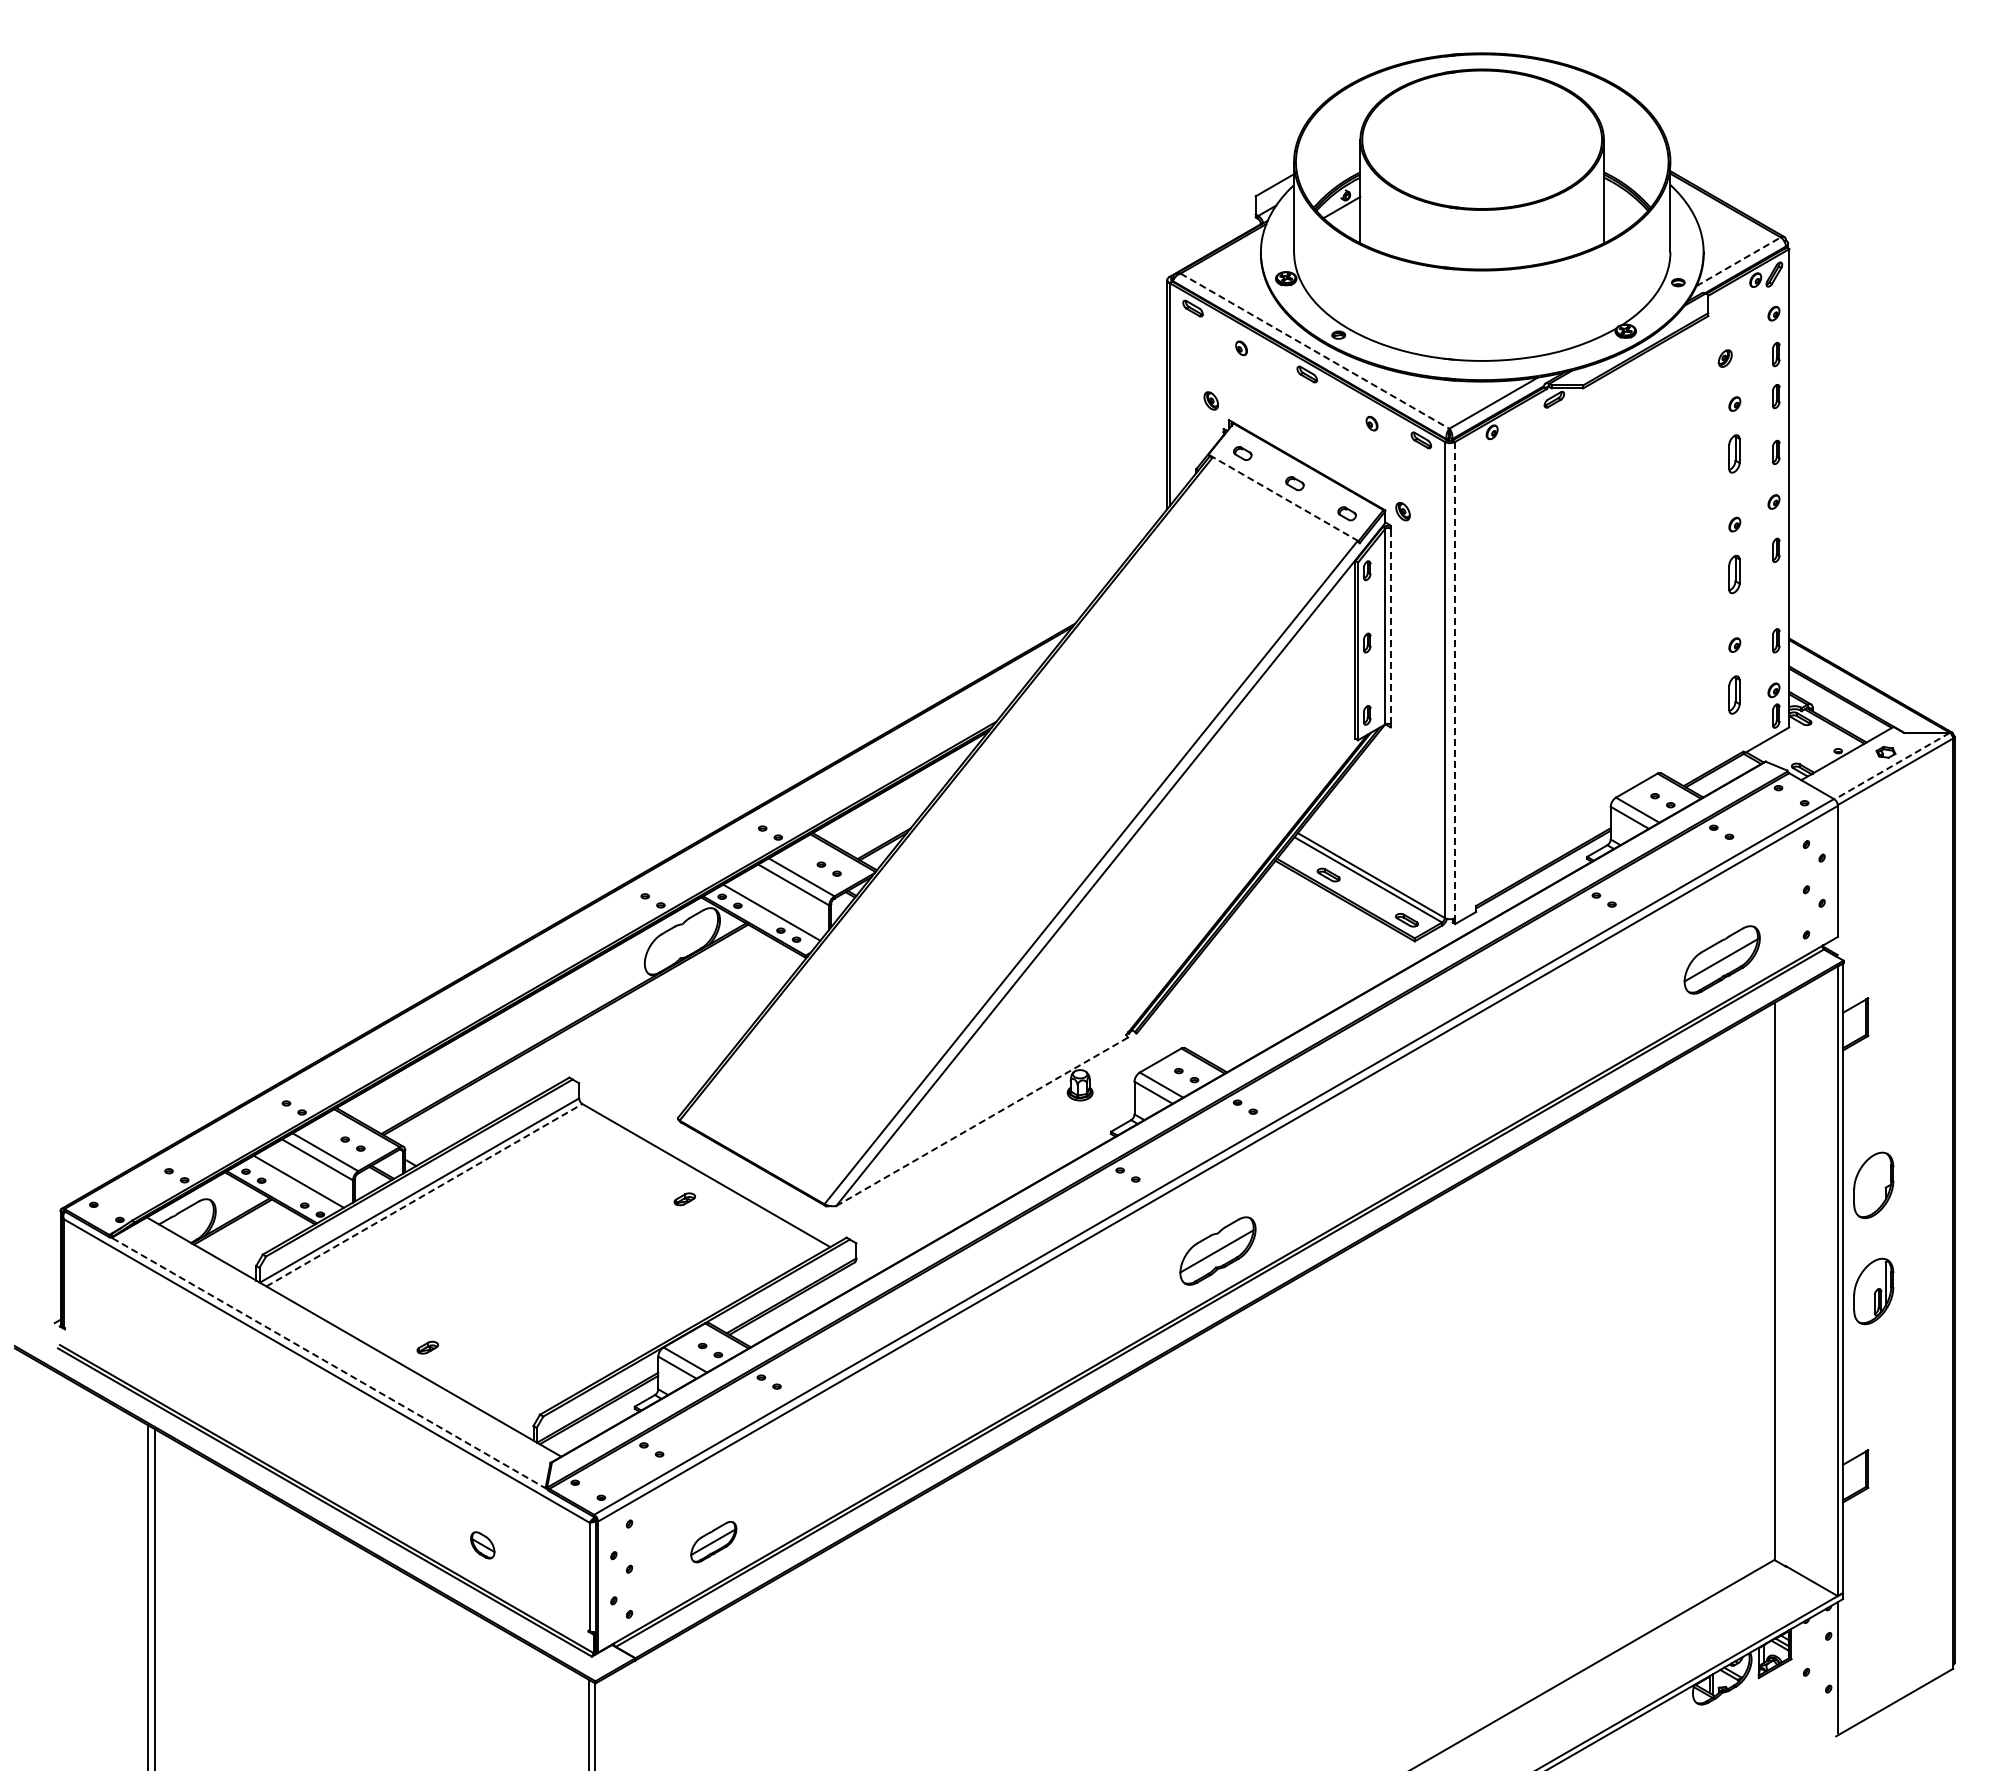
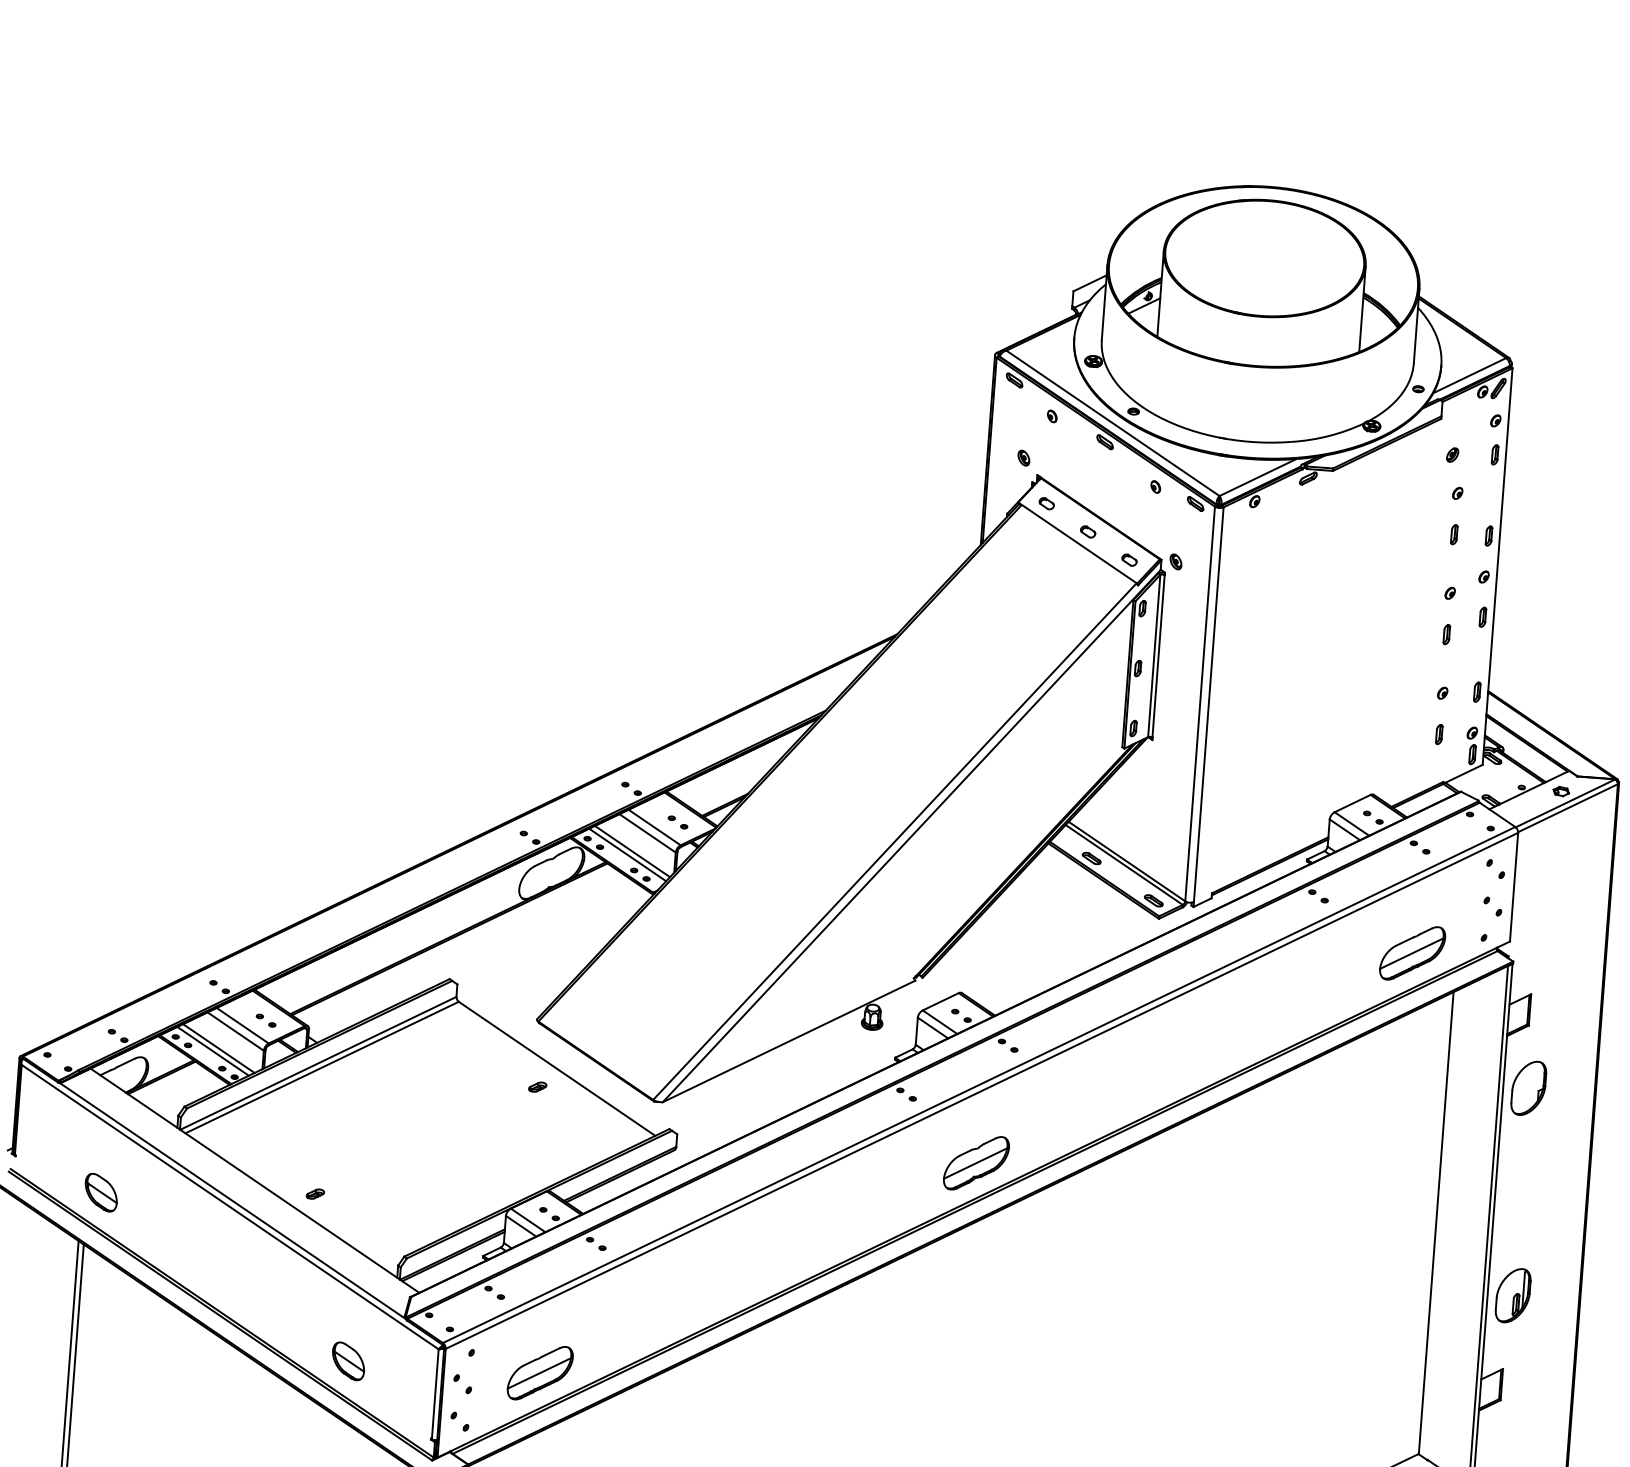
line: (1738, 261) -> (1469, 375), dashed -> solid
line: (1315, 351) -> (1113, 423), dashed -> solid
part: (1776, 396) -> (1492, 489), removed
part: (1734, 453) -> (1454, 534), size x0.62
line: (1283, 497) -> (1077, 542), dashed -> solid
part: (1734, 574) -> (1446, 634), size x0.62
line: (1390, 626) -> (1158, 656), dashed -> solid
line: (1455, 680) -> (1208, 705), dashed -> solid
part: (1734, 694) -> (1439, 734), size x0.62
line: (1892, 766) -> (1565, 803), dashed -> solid
line: (776, 907) -> (631, 850), added
line: (982, 1121) -> (789, 1041), dashed -> solid
line: (291, 1185) -> (212, 1051), added
part: (1873, 1185) -> (1528, 1088), moved
line: (424, 1195) -> (322, 1067), dashed -> solid
part: (1873, 1291) -> (1512, 1295), moved
line: (329, 1363) -> (232, 1201), dashed -> solid
part: (170, 1365) -> (101, 1192), added
part: (713, 1541) -> (540, 1372), size x1.67
part: (482, 1545) -> (348, 1361), size x1.67

